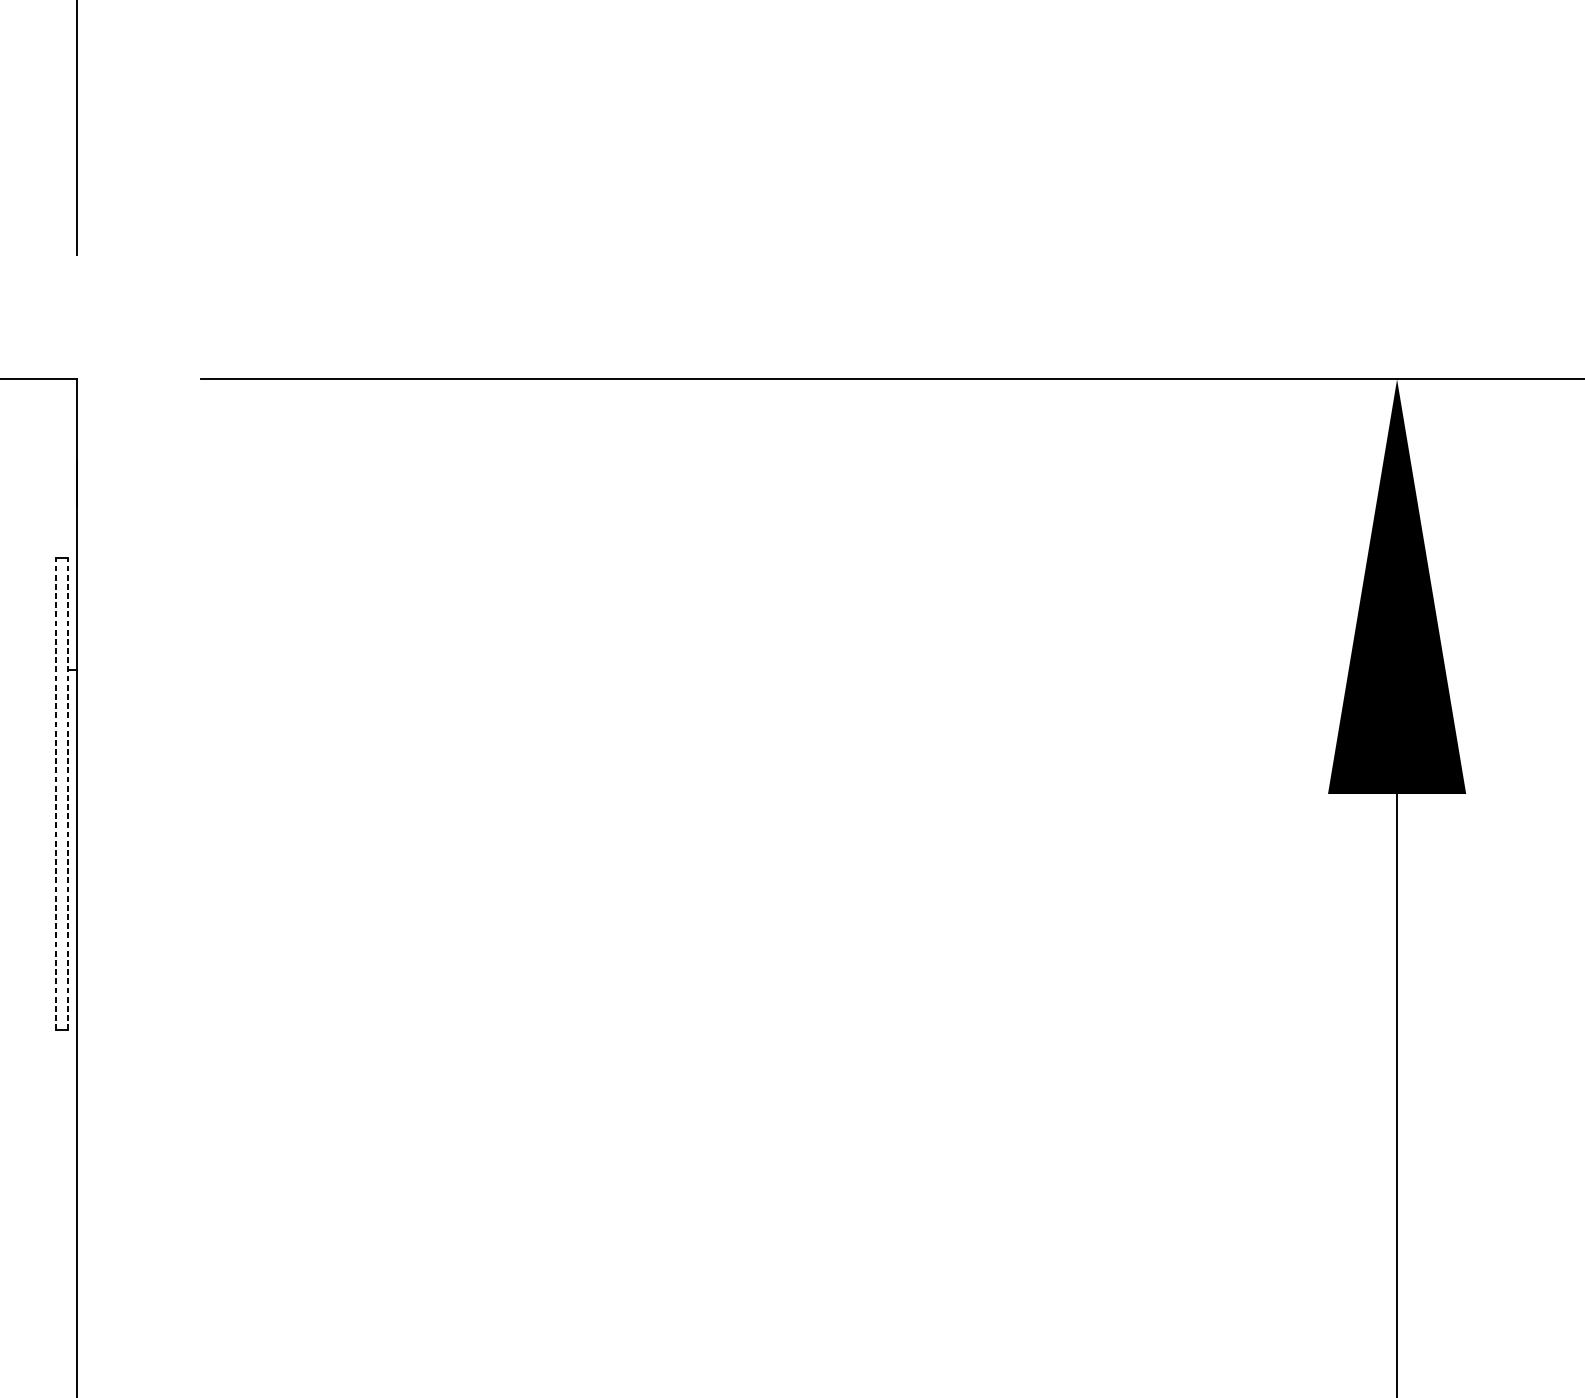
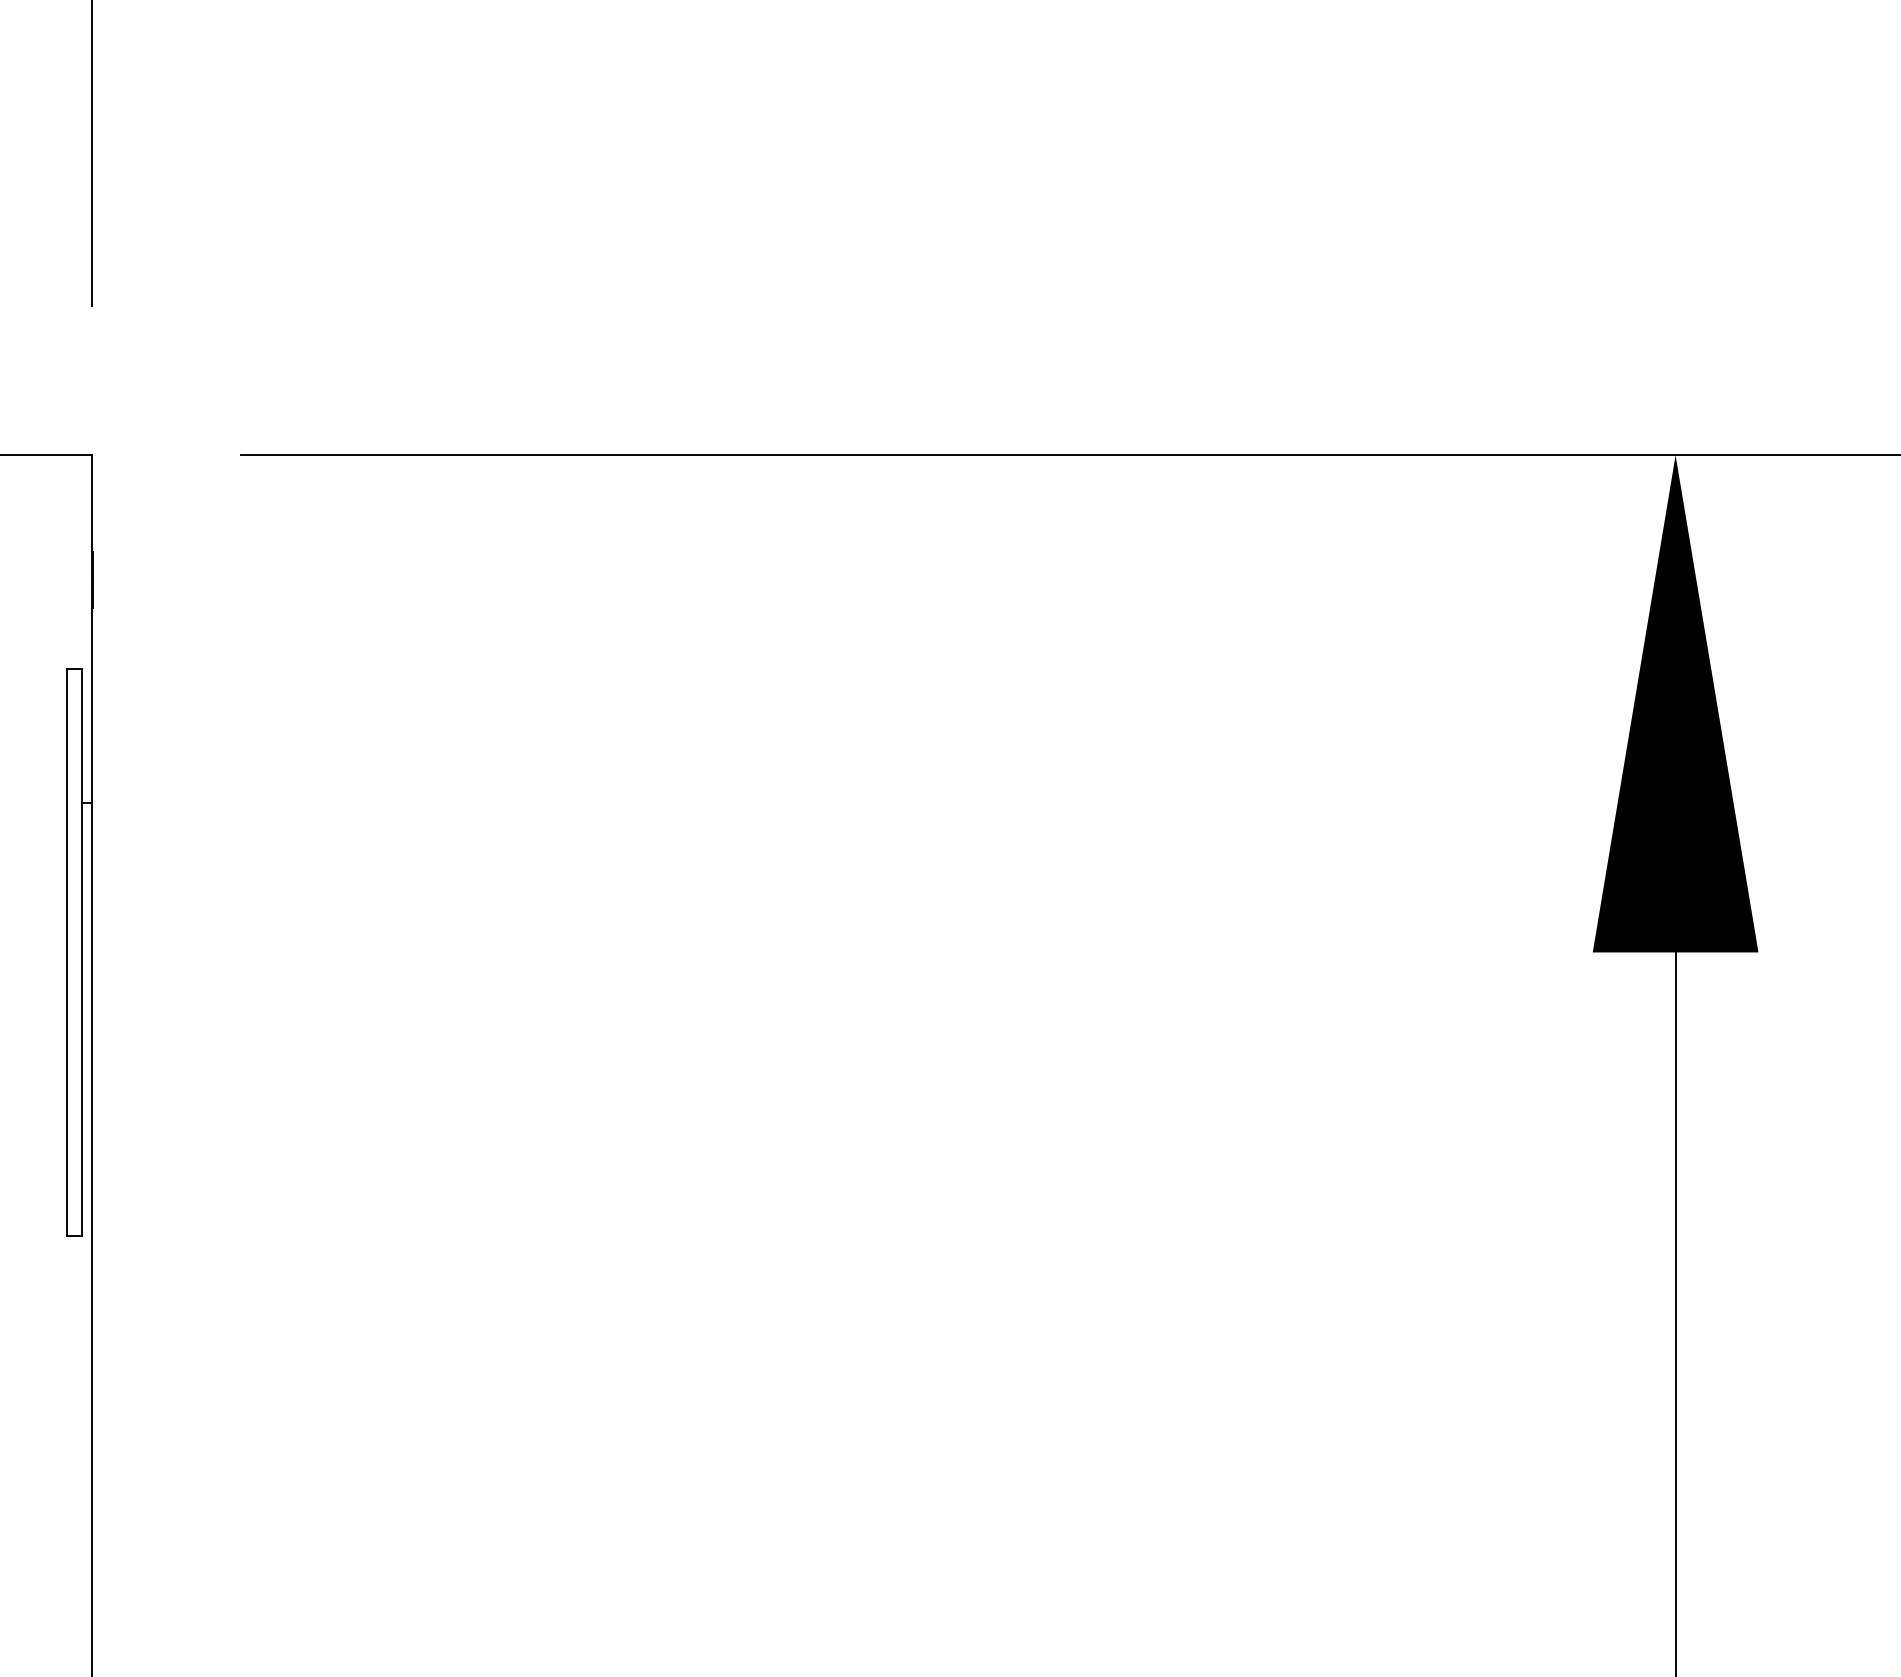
line: (56, 793) -> (67, 951), dashed -> solid
line: (68, 793) -> (82, 951), dashed -> solid

